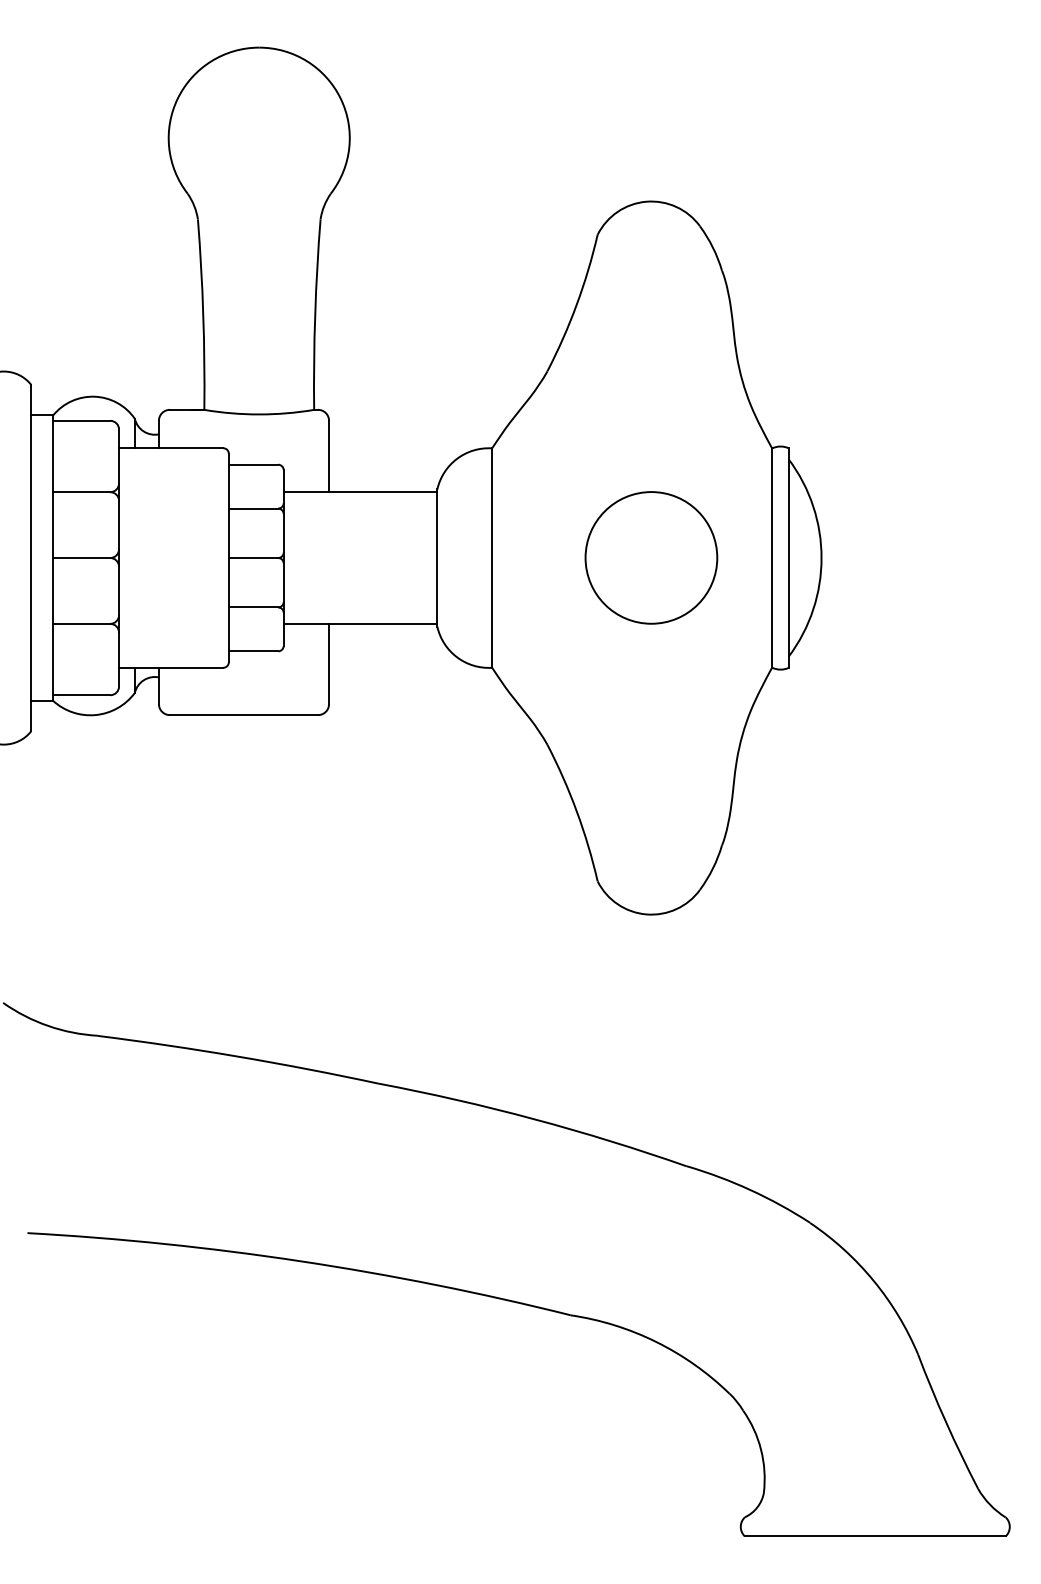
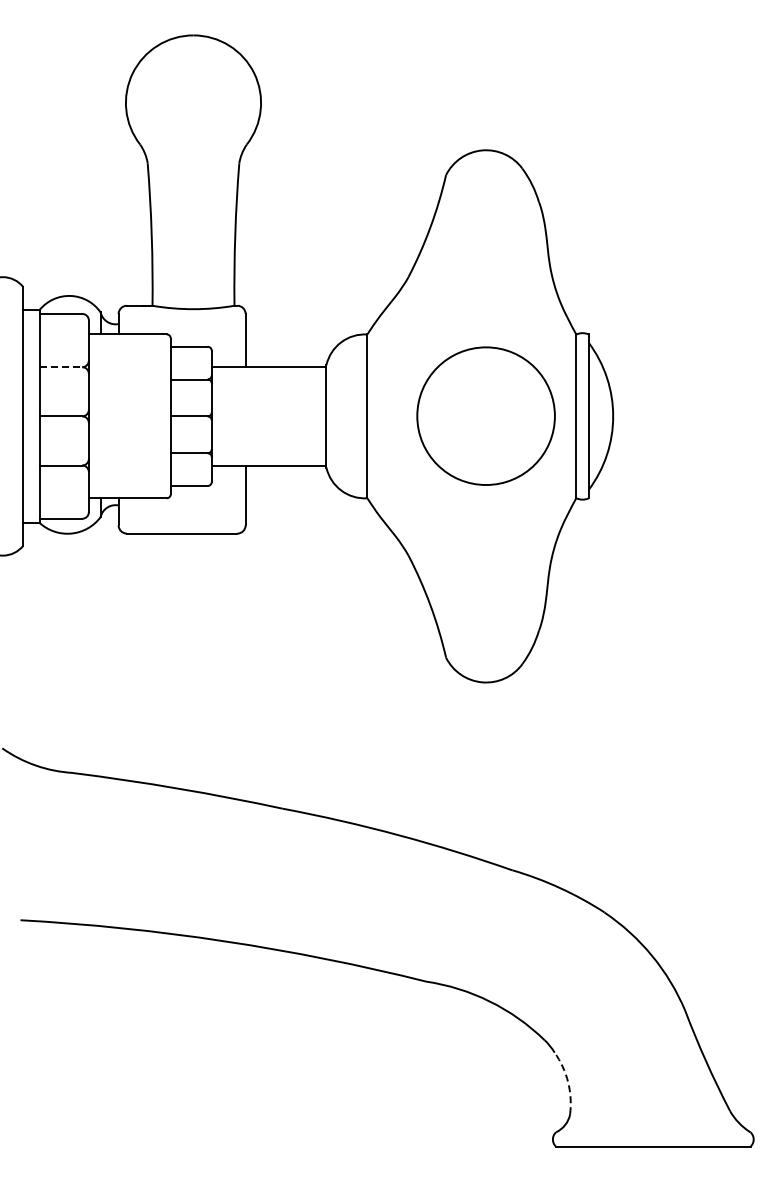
line: (82, 492) -> (61, 367), solid -> dashed
circle: (651, 558) -> (486, 416), size x1.4
arc: (761, 1450) -> (568, 1082), solid -> dashed

